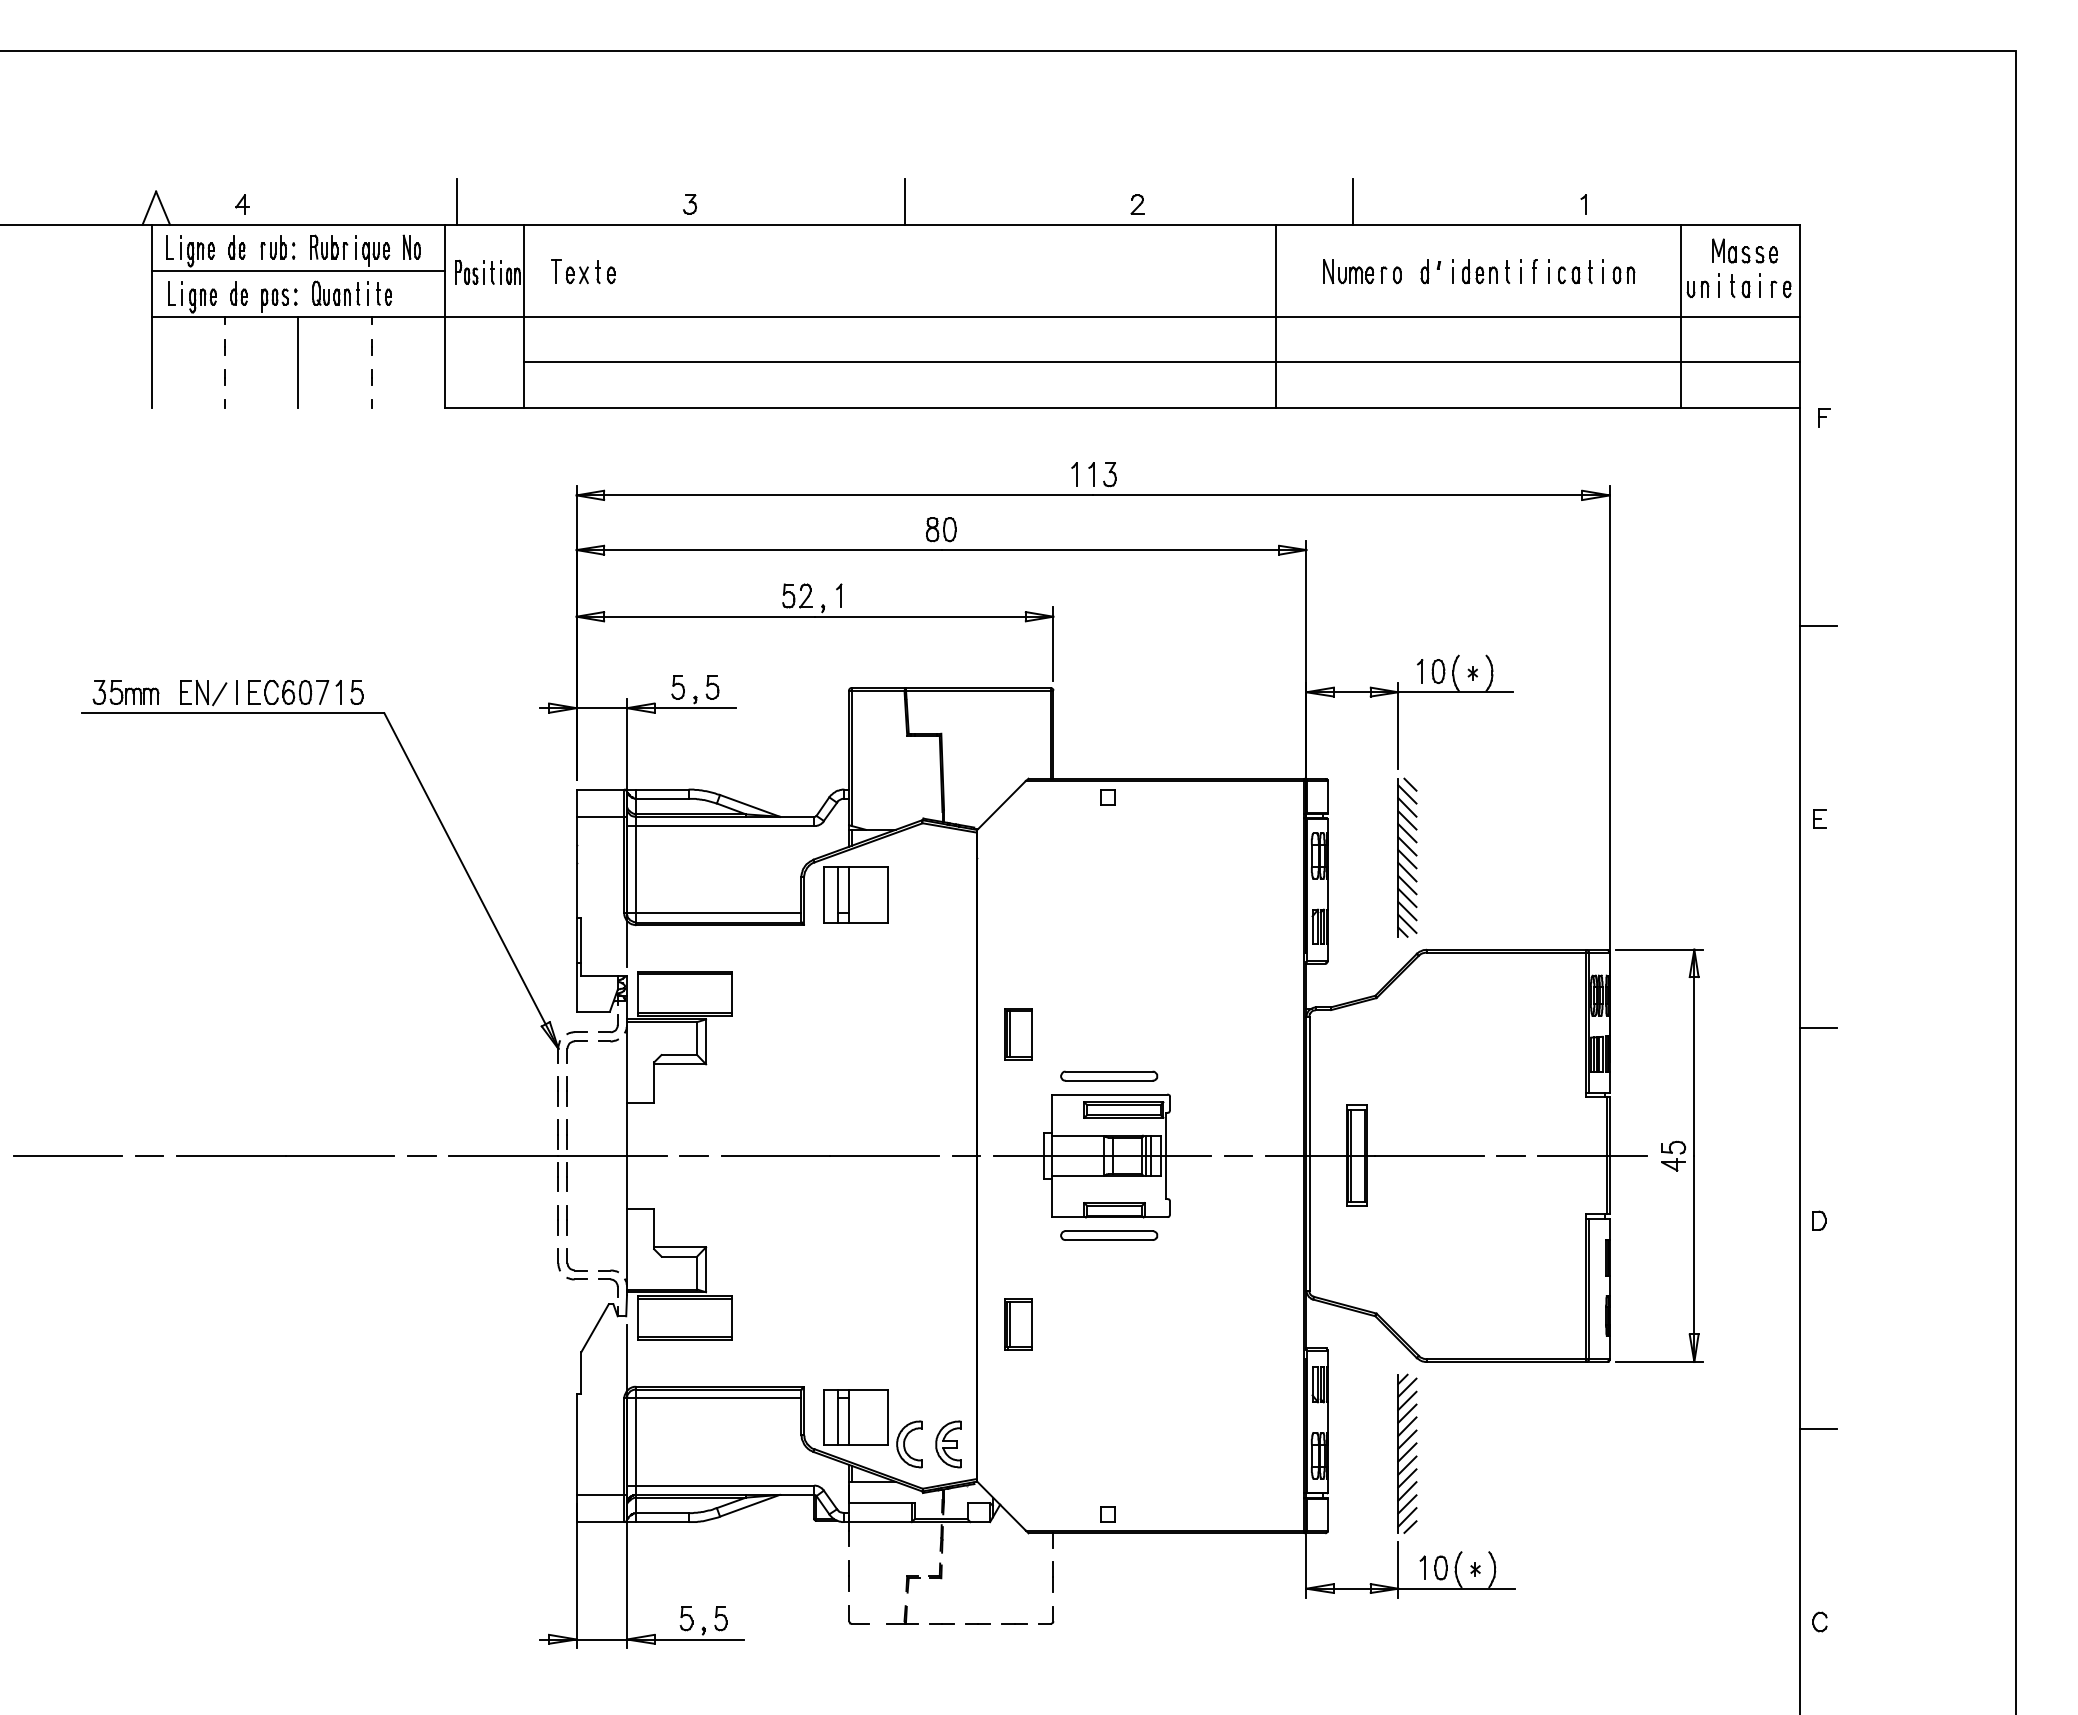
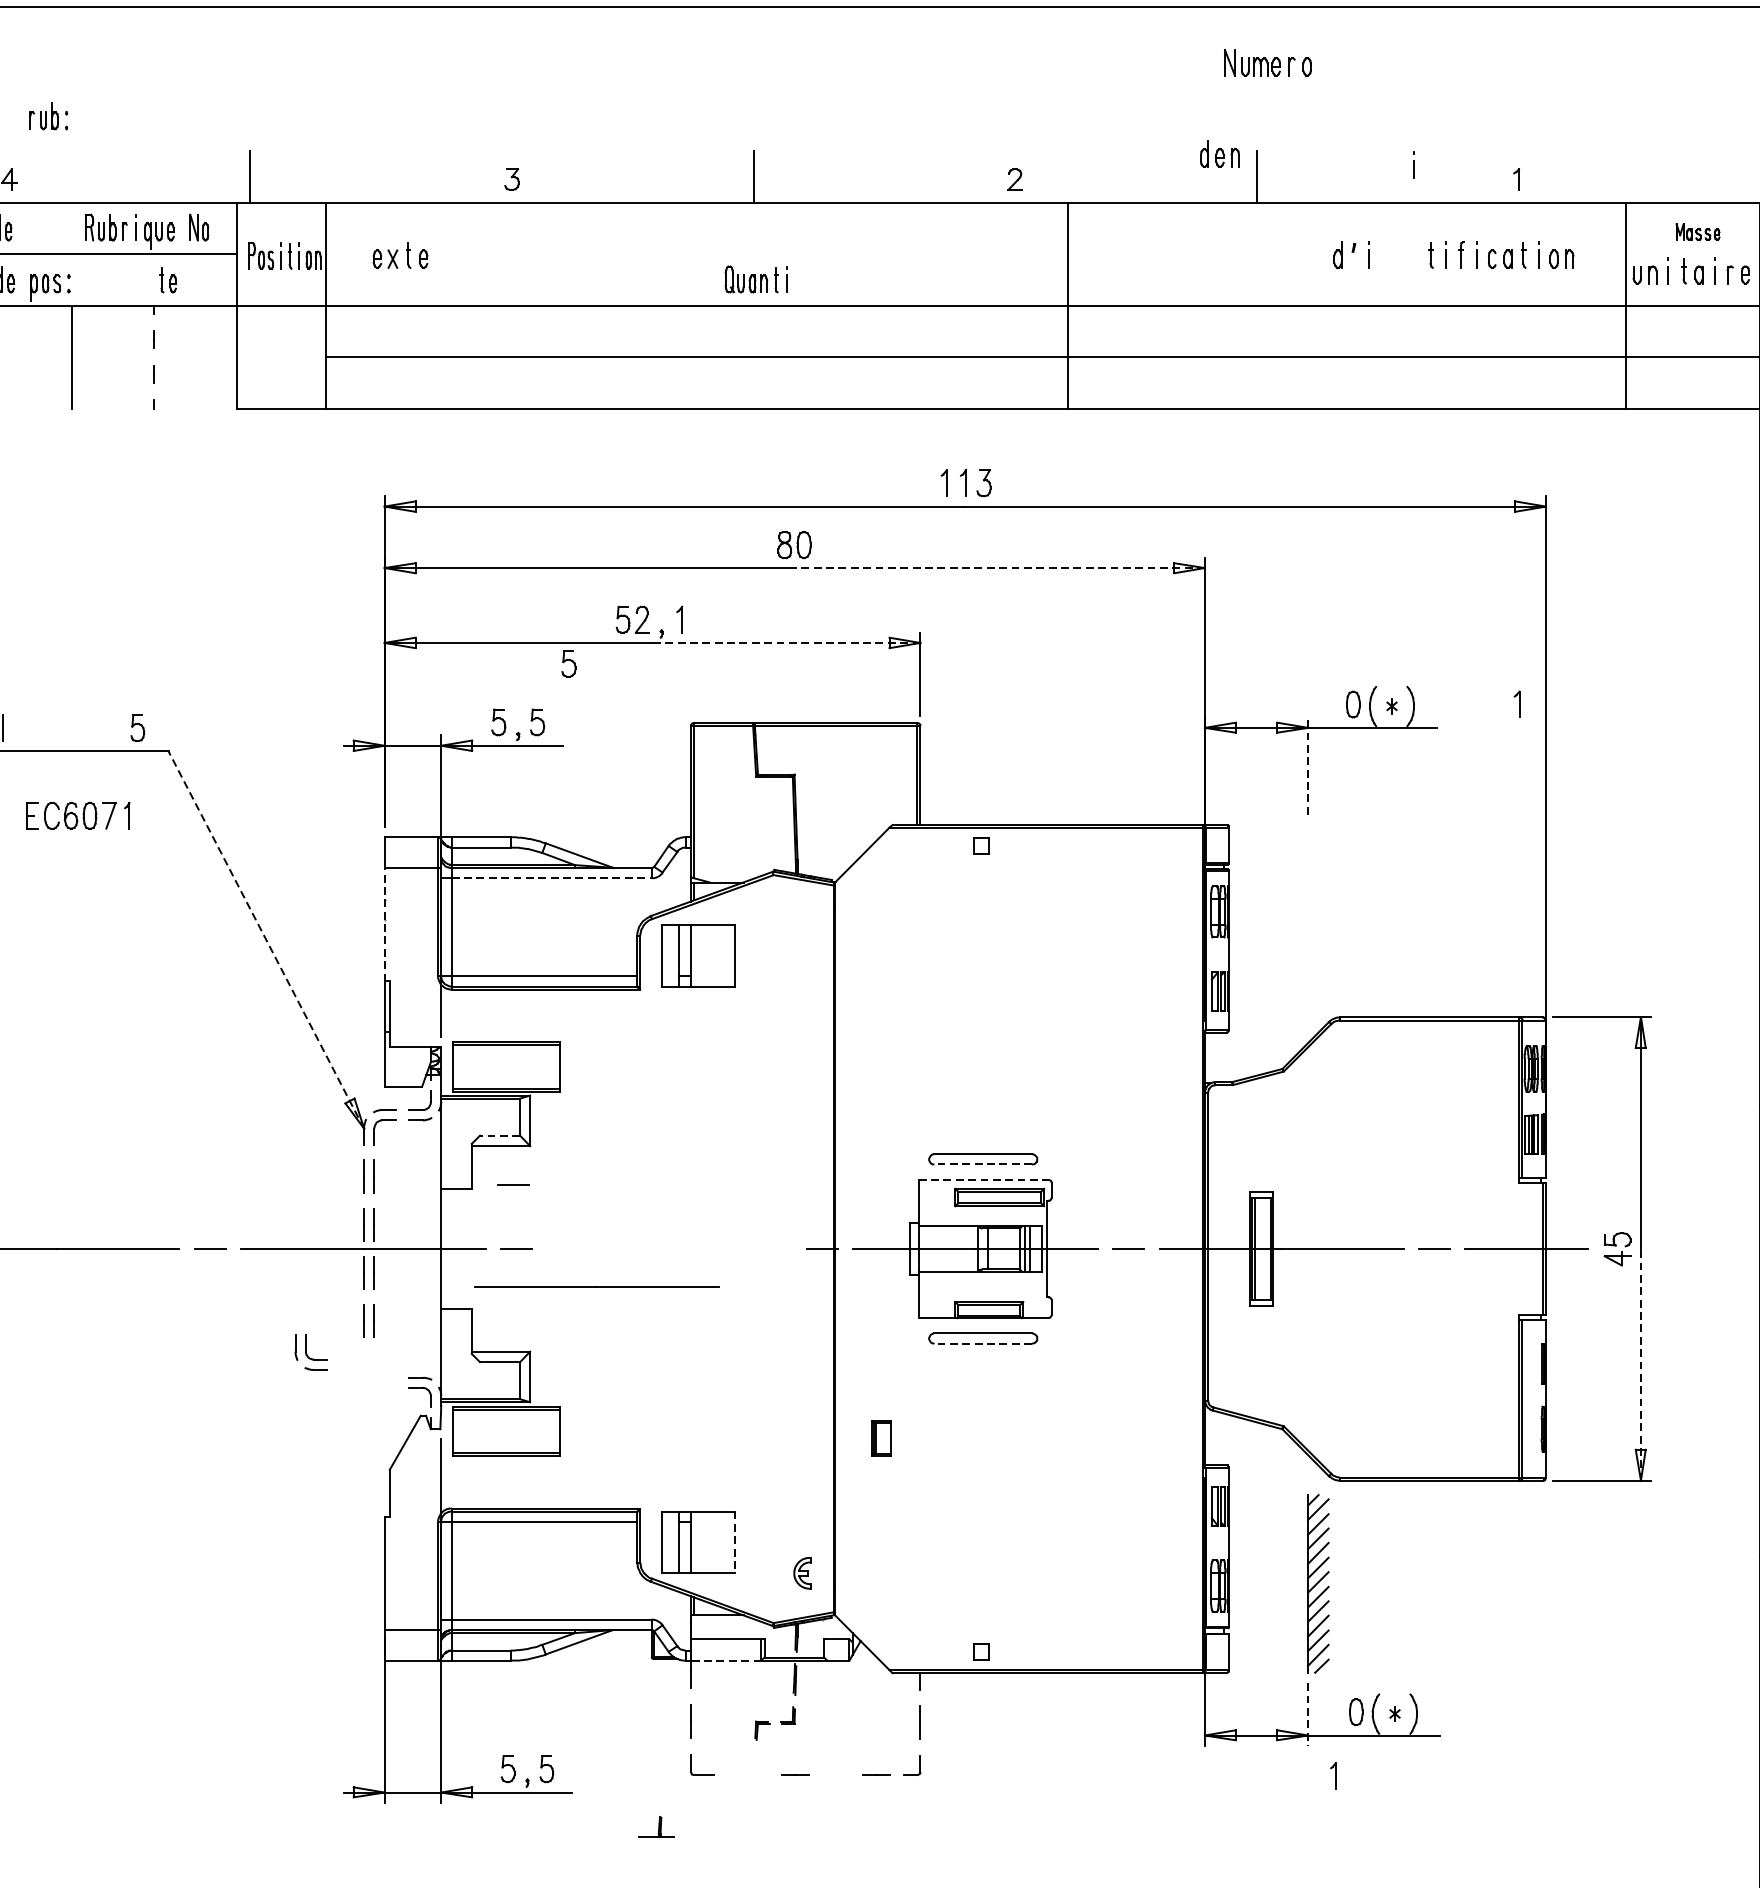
line: (1491, 191) -> (1412, 165), added
part: (277, 247) -> (48, 116), moved
part: (1744, 250) -> (1697, 231), size x0.6
part: (556, 271) -> (362, 254), removed
part: (1362, 271) -> (1267, 62), moved
part: (1479, 271) -> (1219, 153), moved
part: (340, 292) -> (756, 278), moved
line: (1275, 316) -> (1067, 305), moved
line: (1123, 550) -> (999, 568), solid -> dashed
line: (933, 616) -> (785, 642), solid -> dashed
part: (740, 635) -> (568, 664), added
part: (1420, 671) -> (1517, 704), moved
part: (294, 692) -> (77, 815), moved
line: (1398, 725) -> (1308, 765), solid -> dashed
line: (725, 826) -> (551, 878), solid -> dashed
part: (1407, 857) -> (1318, 913), removed
line: (576, 866) -> (384, 923), solid -> dashed
line: (471, 880) -> (266, 939), solid -> dashed
part: (1018, 1034) -> (881, 1112), removed
line: (679, 1055) -> (500, 1136), solid -> dashed
line: (1108, 1080) -> (982, 1164), solid -> dashed
line: (1109, 1094) -> (983, 1179), solid -> dashed
line: (690, 1098) -> (512, 1184), added
line: (830, 1155) -> (596, 1286), moved
line: (1108, 1240) -> (982, 1344), solid -> dashed
line: (1694, 1258) -> (1641, 1364), solid -> dashed
part: (572, 1264) -> (311, 1353), moved
part: (1018, 1324) -> (881, 1438), size x0.6
line: (888, 1417) -> (735, 1543), solid -> dashed
part: (909, 1444) -> (758, 1573), removed
part: (948, 1444) -> (802, 1573), size x0.6
line: (879, 1522) -> (725, 1661), solid -> dashed
part: (1422, 1567) -> (1333, 1775), moved
line: (1398, 1569) -> (1308, 1713), solid -> dashed
part: (902, 1614) -> (656, 1826), moved
line: (977, 1623) -> (835, 1774), removed

